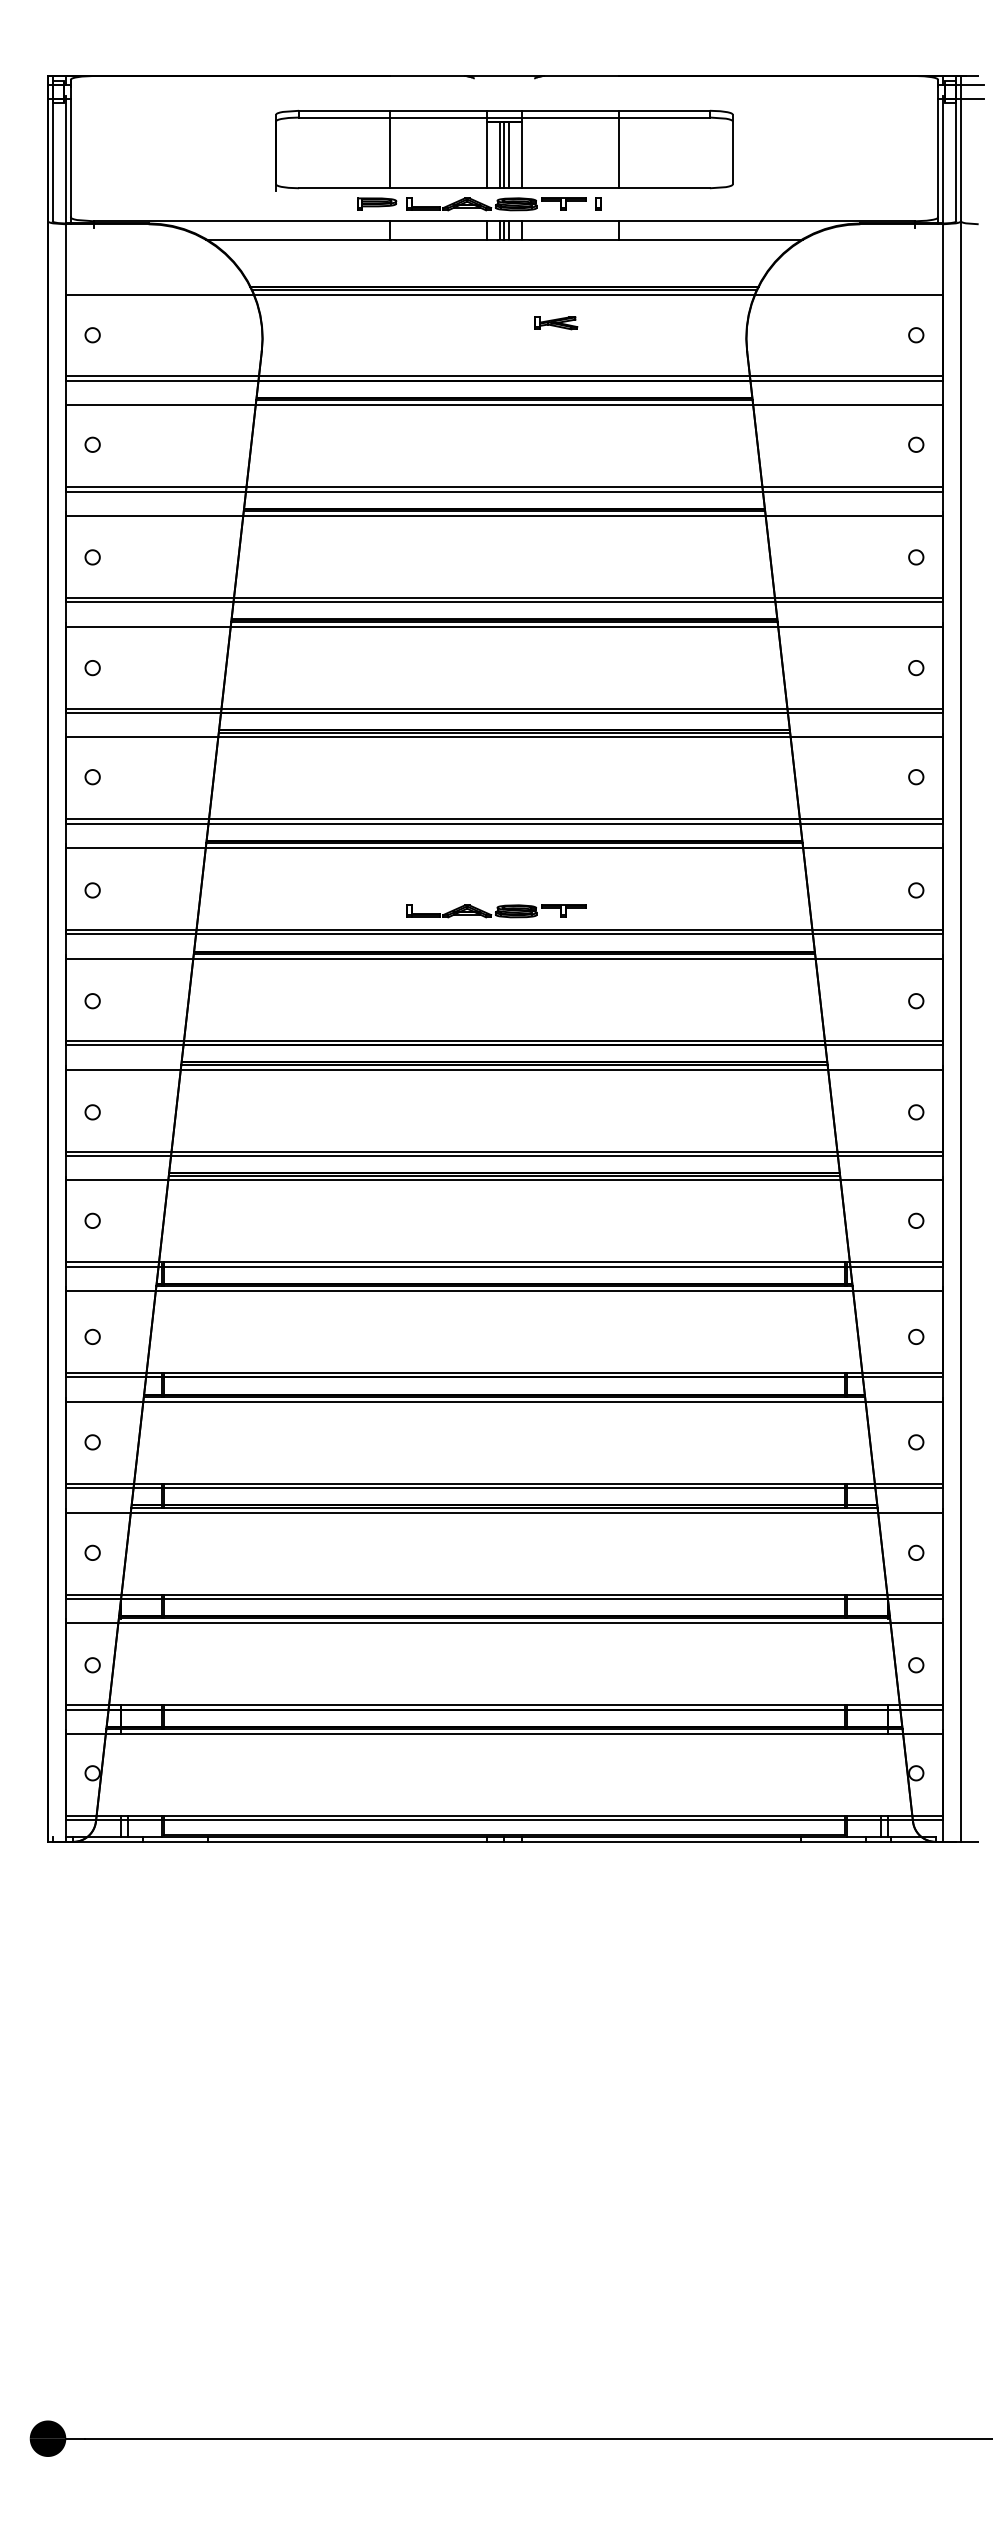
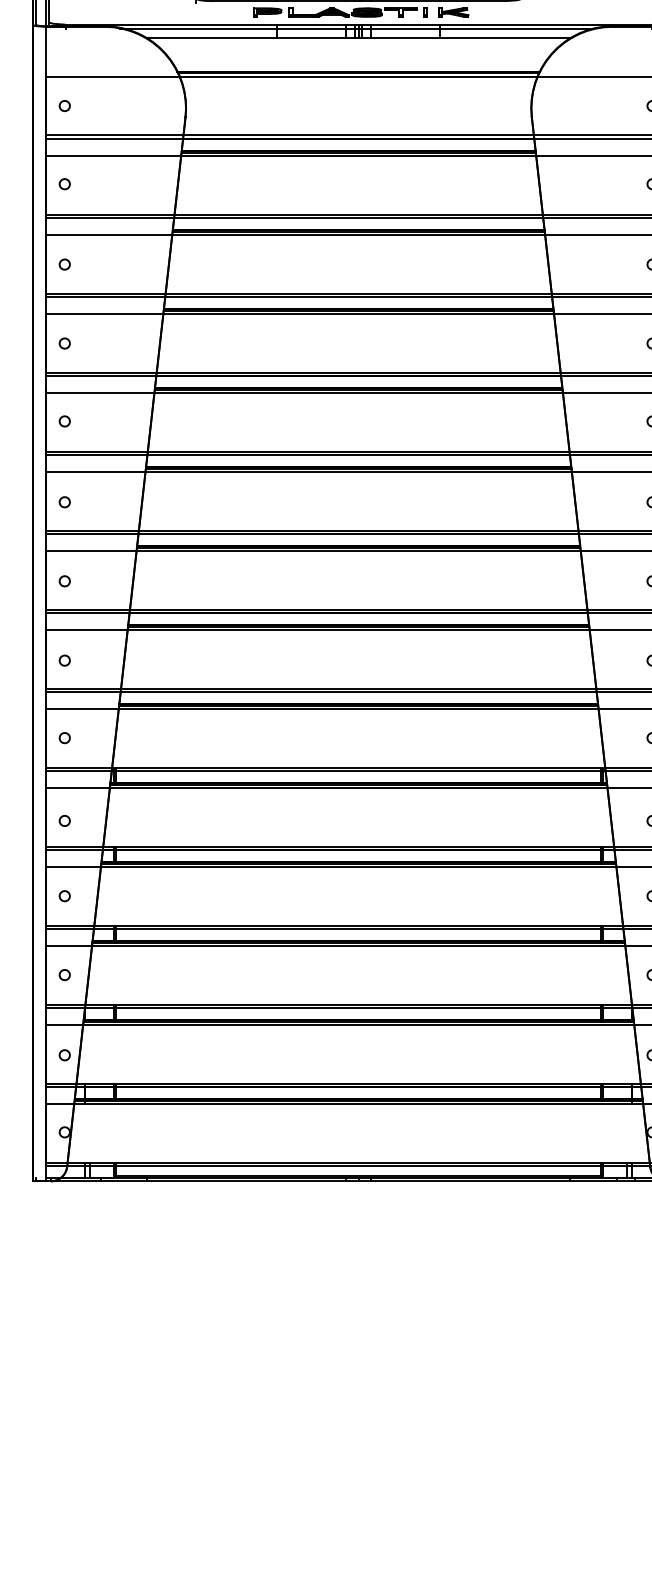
line: (500, 228) -> (355, 29), added
part: (556, 323) -> (453, 12), moved
part: (496, 911) -> (353, 517), removed

